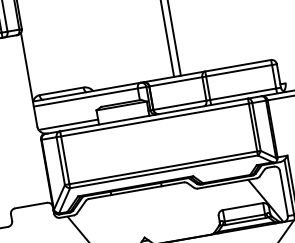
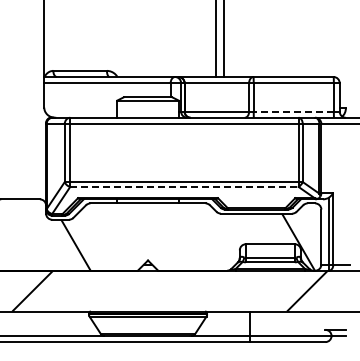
line: (242, 94) -> (293, 111), solid -> dashed
line: (68, 124) -> (81, 111), removed
line: (164, 171) -> (184, 186), solid -> dashed

